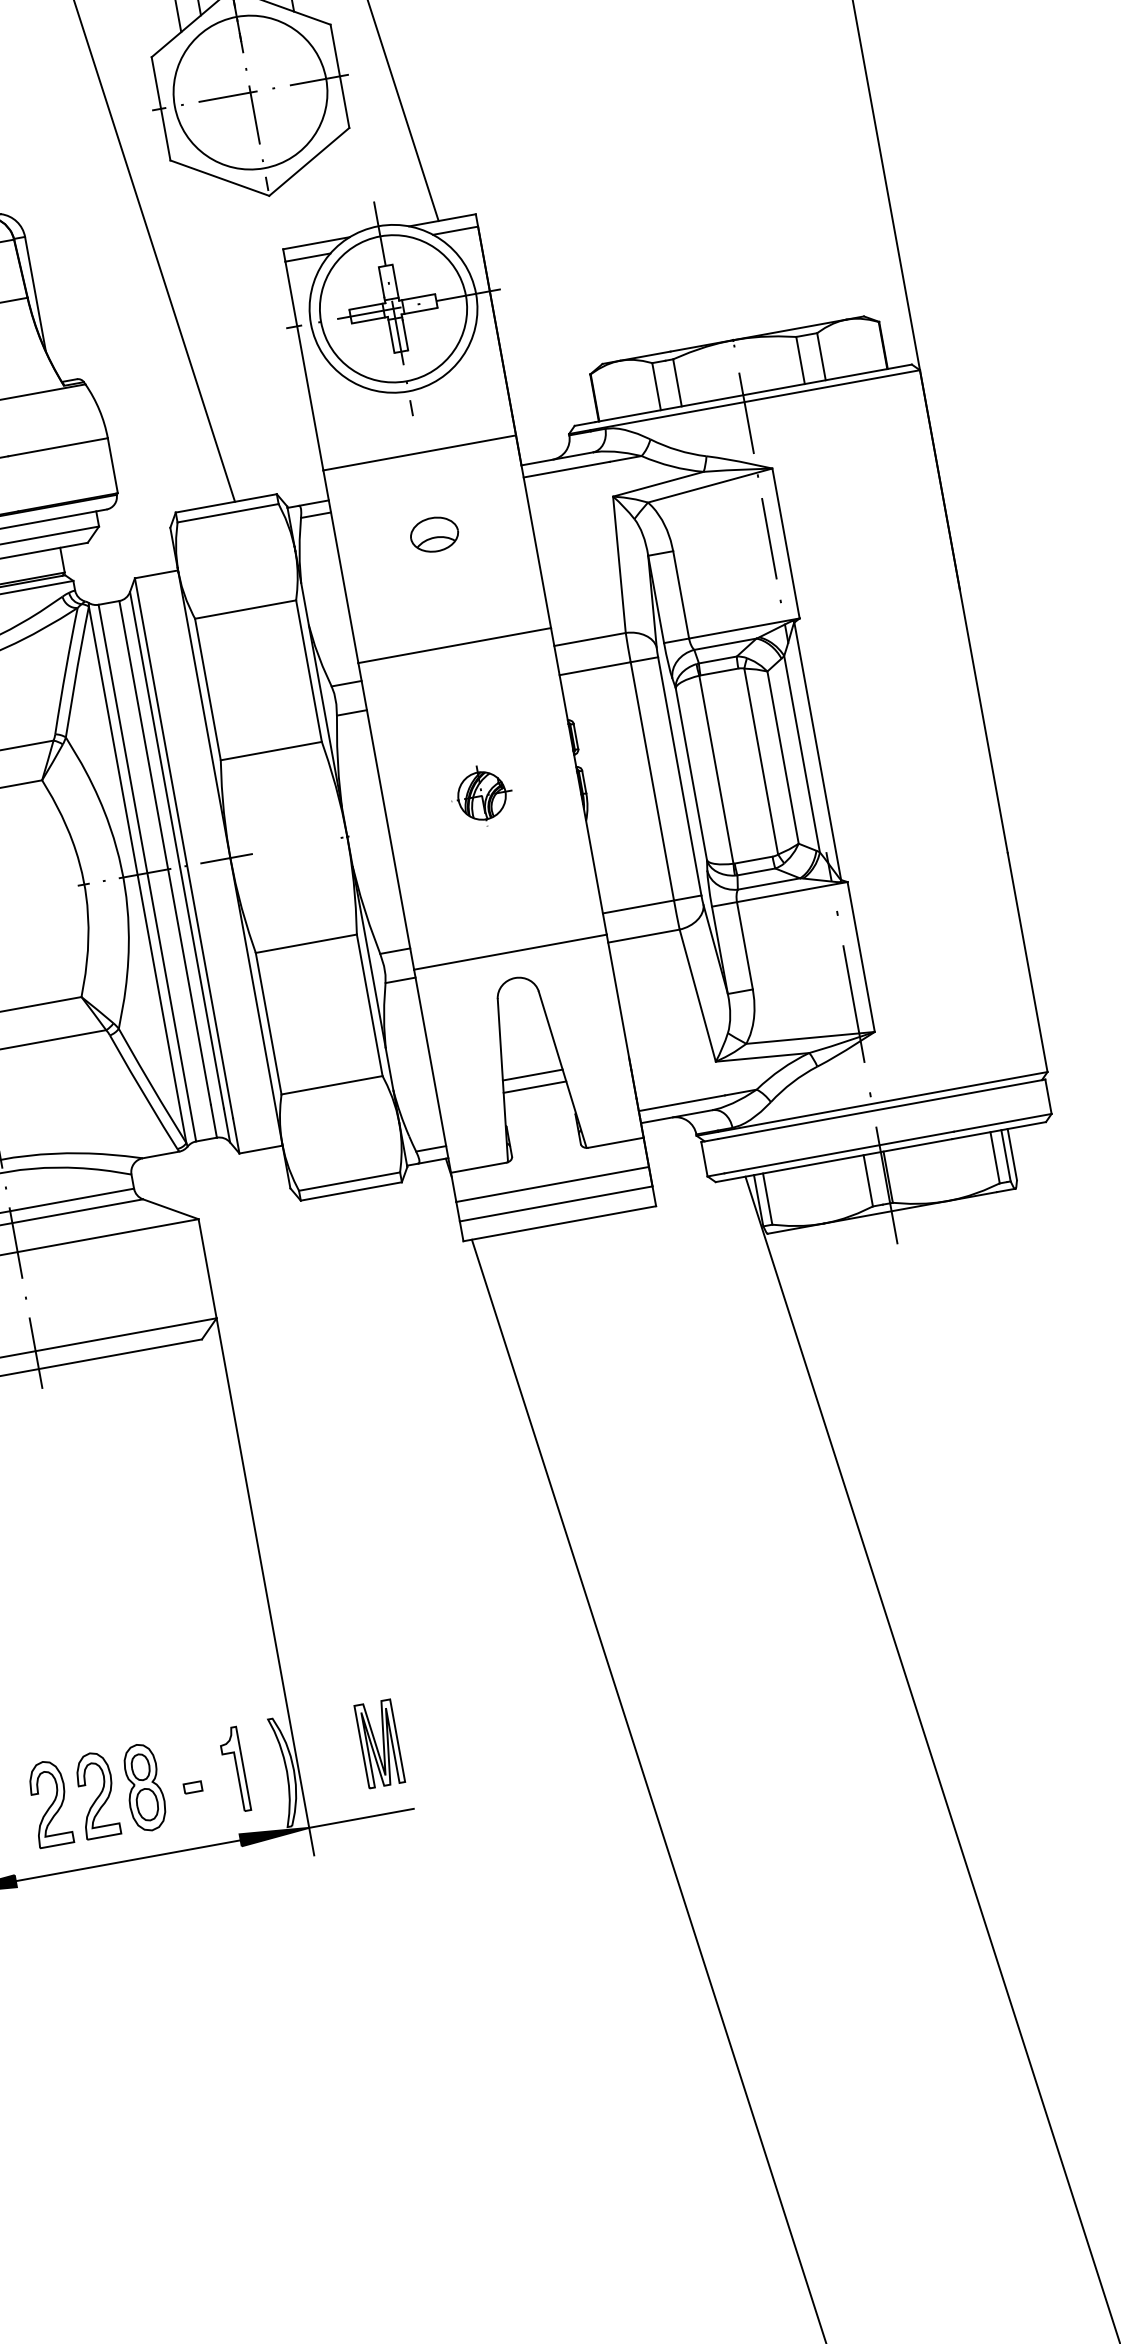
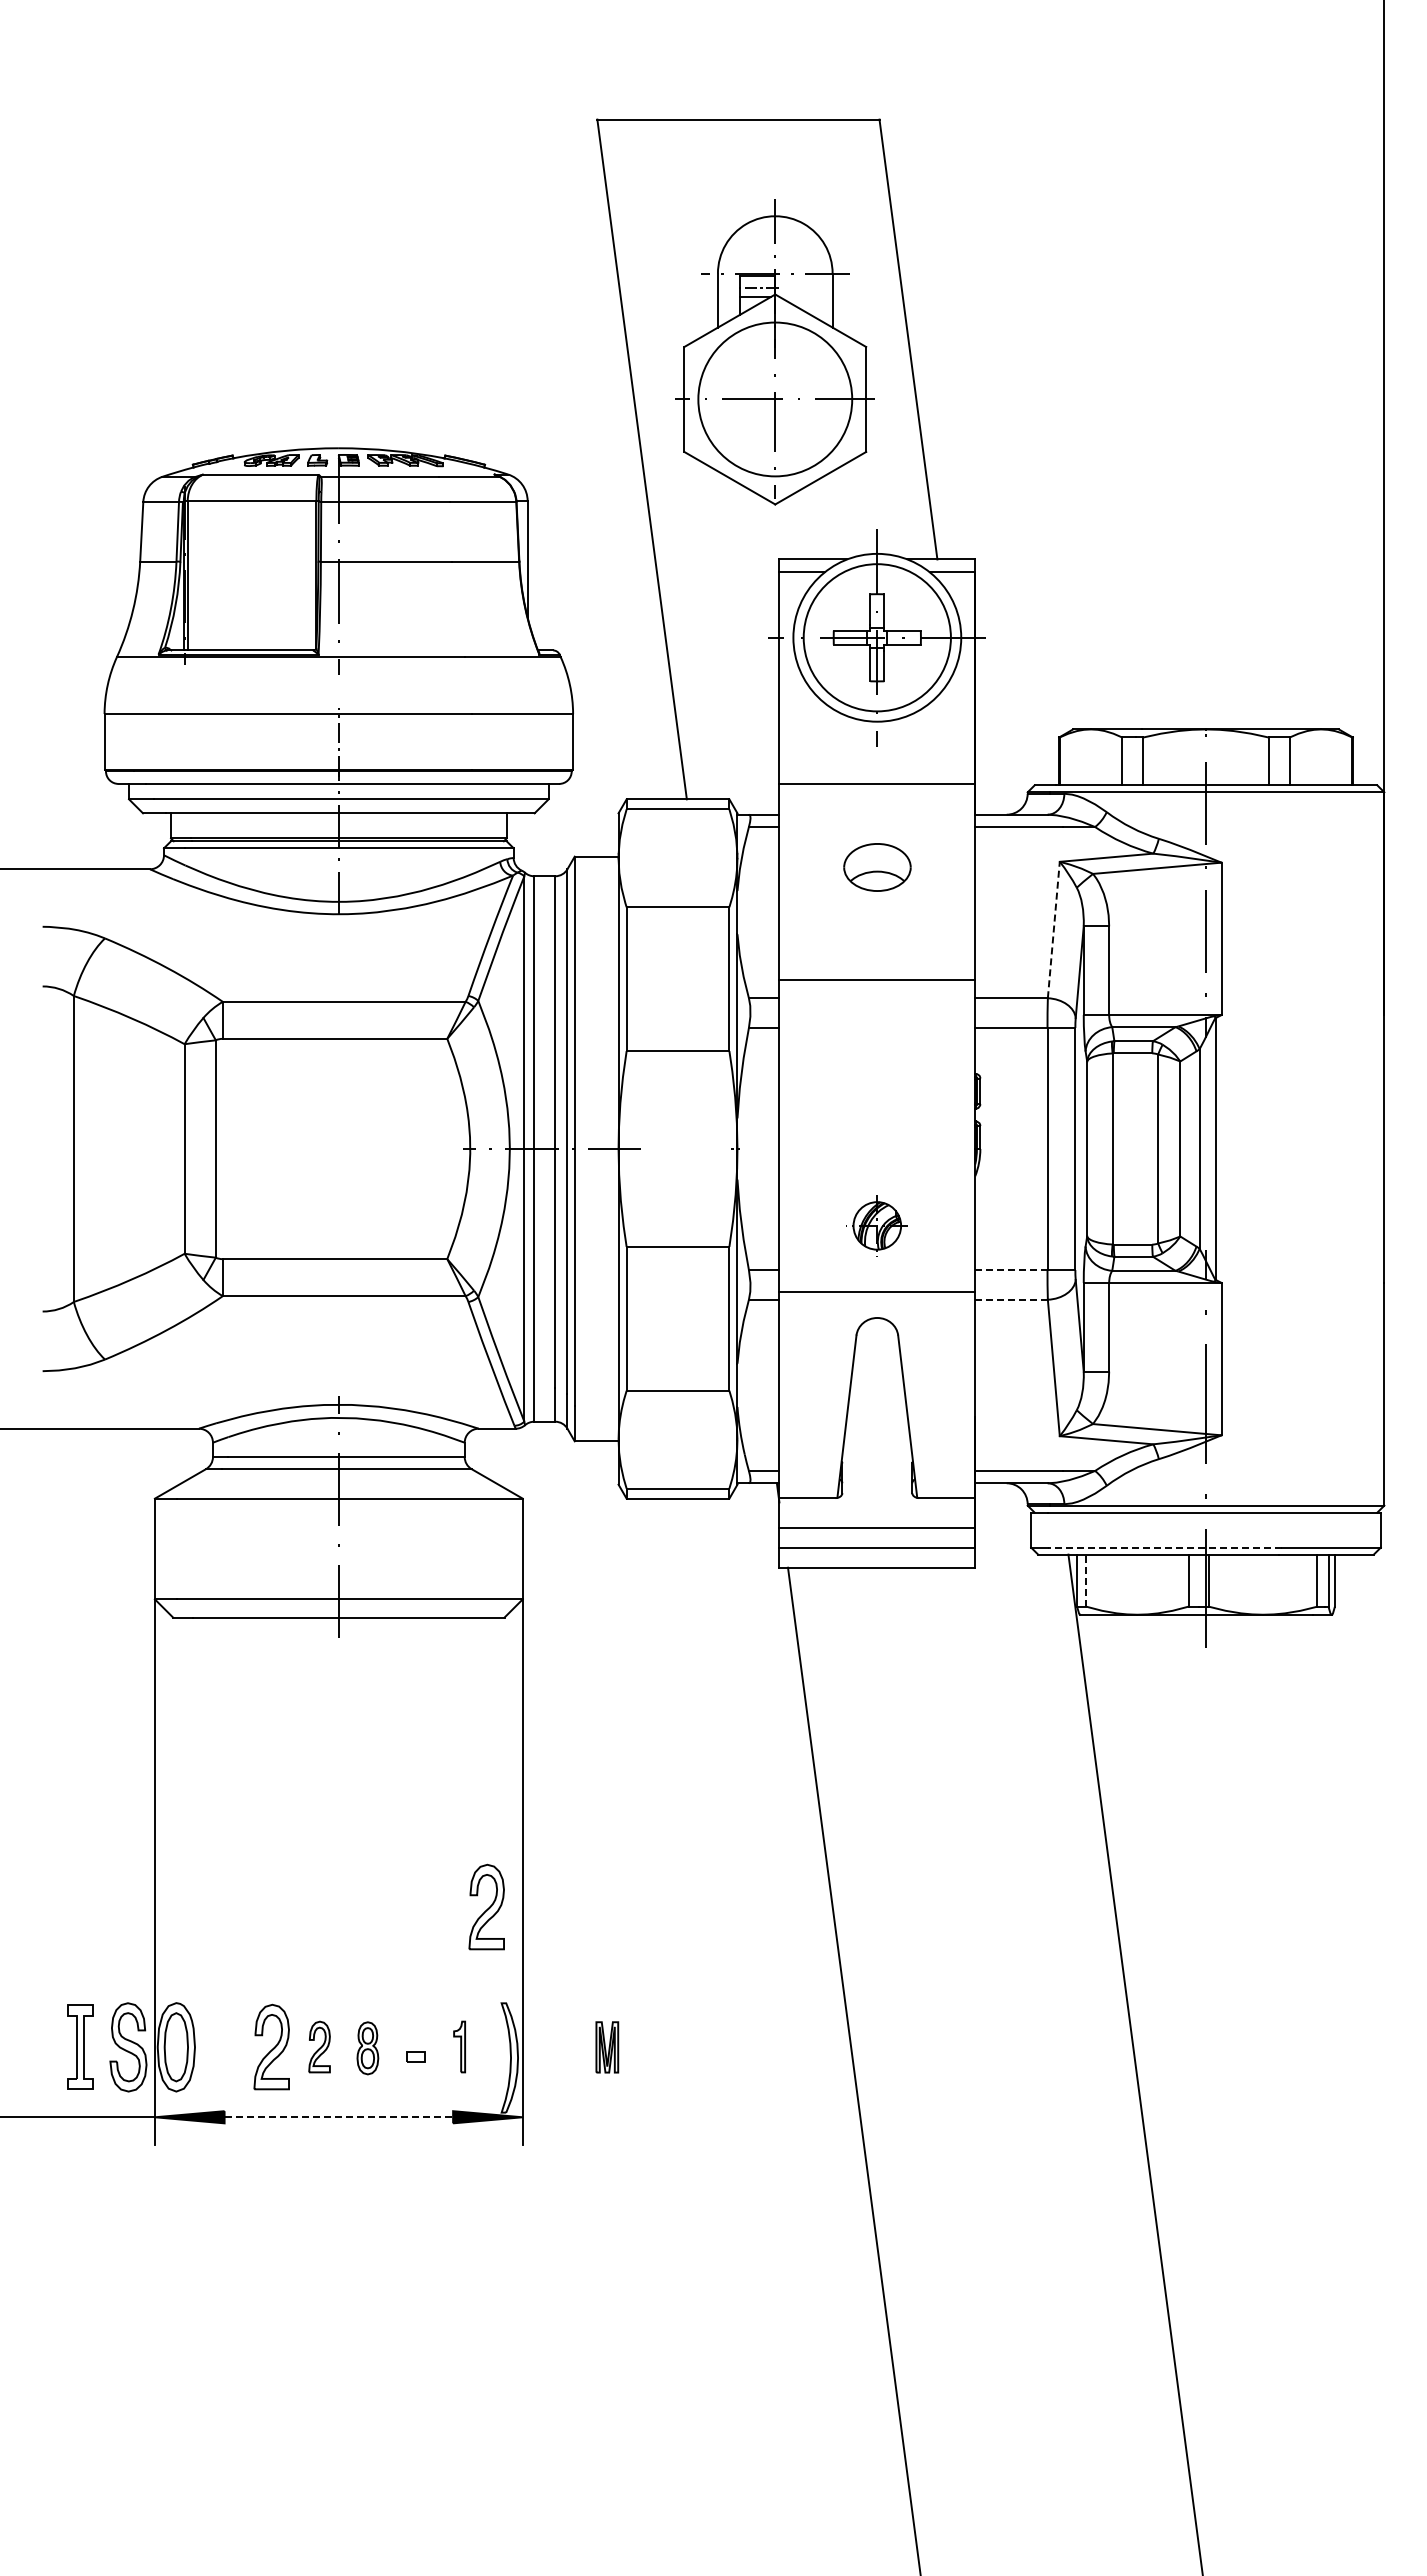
part: (433, 533) -> (876, 866), size x1.4
line: (619, 564) -> (1053, 929), solid -> dashed
part: (481, 795) -> (876, 1225), moved
line: (637, 907) -> (1010, 1270), solid -> dashed
line: (643, 935) -> (1011, 1299), solid -> dashed
line: (531, 1075) -> (876, 1416), removed
line: (535, 1086) -> (877, 1428), removed
line: (838, 1152) -> (1164, 1547), solid -> dashed
line: (767, 1198) -> (1086, 1580), solid -> dashed
part: (235, 1626) -> (486, 1906), added
part: (380, 1744) -> (607, 2047), size x0.6
part: (234, 1769) -> (459, 2046), size x0.6
part: (144, 1787) -> (367, 2048), size x0.6
part: (96, 1794) -> (319, 2046), size x0.6
line: (361, 1818) -> (575, 2117), removed
line: (128, 1860) -> (339, 2117), solid -> dashed

